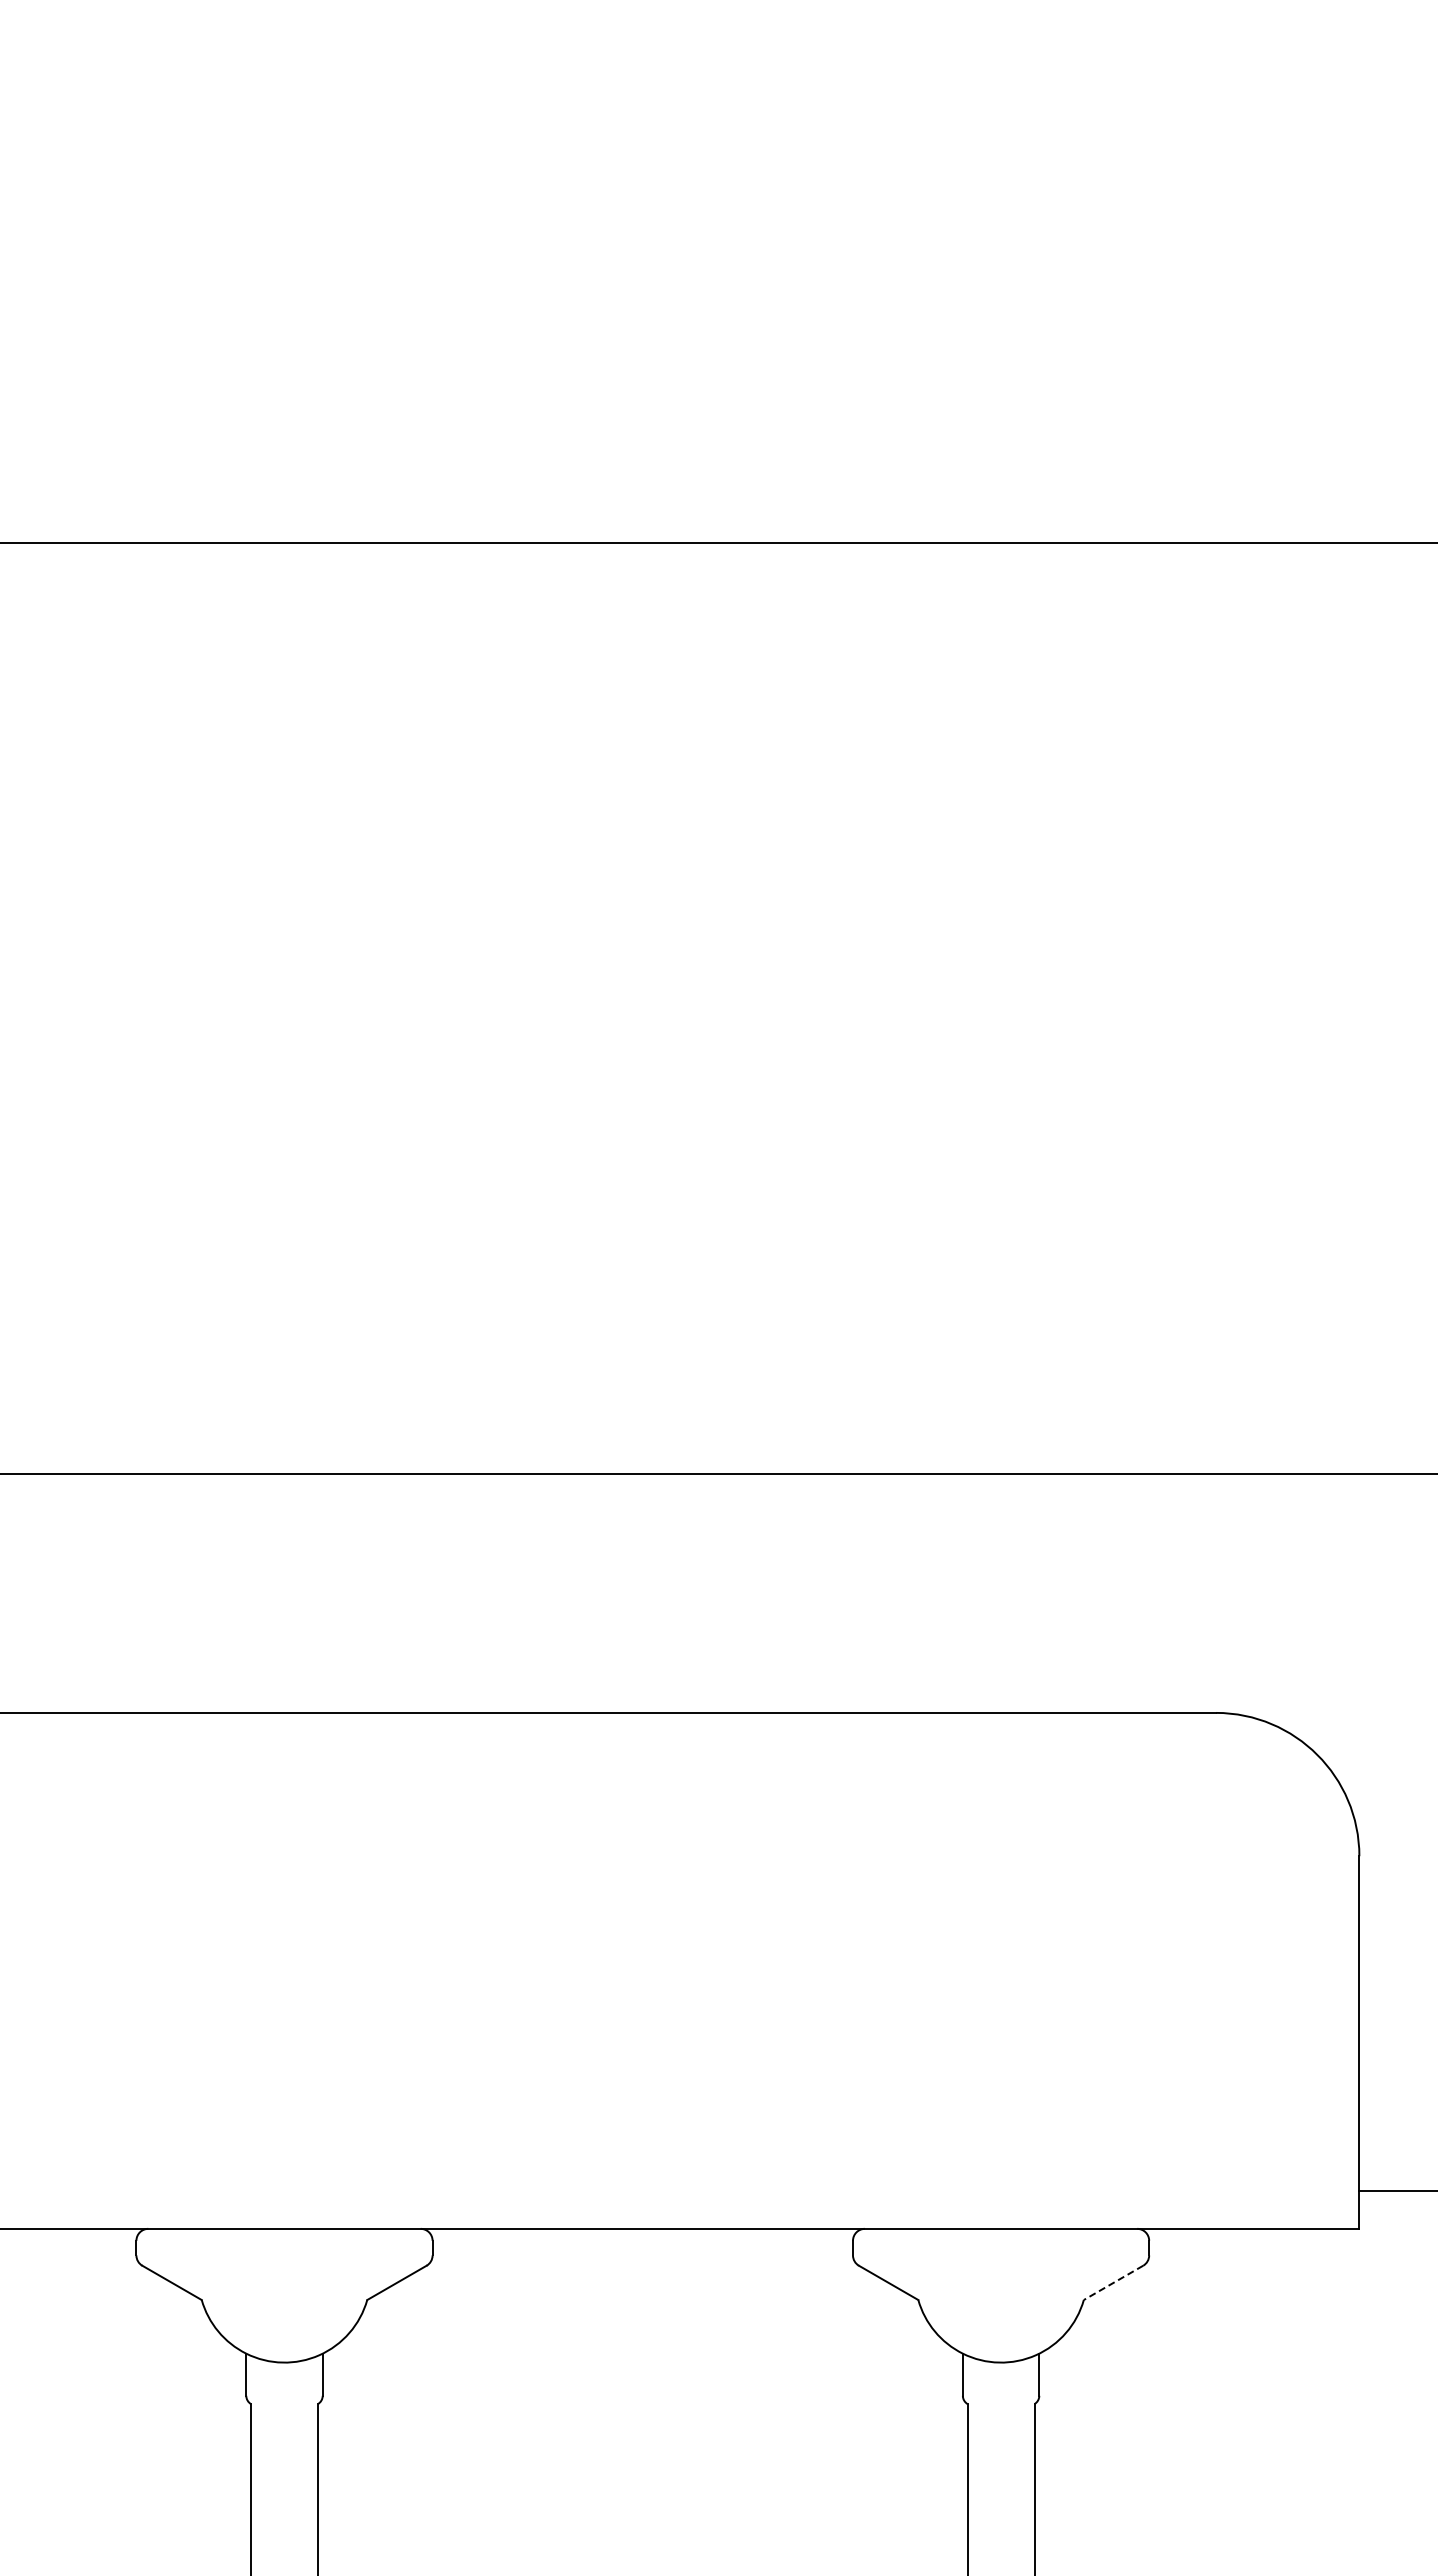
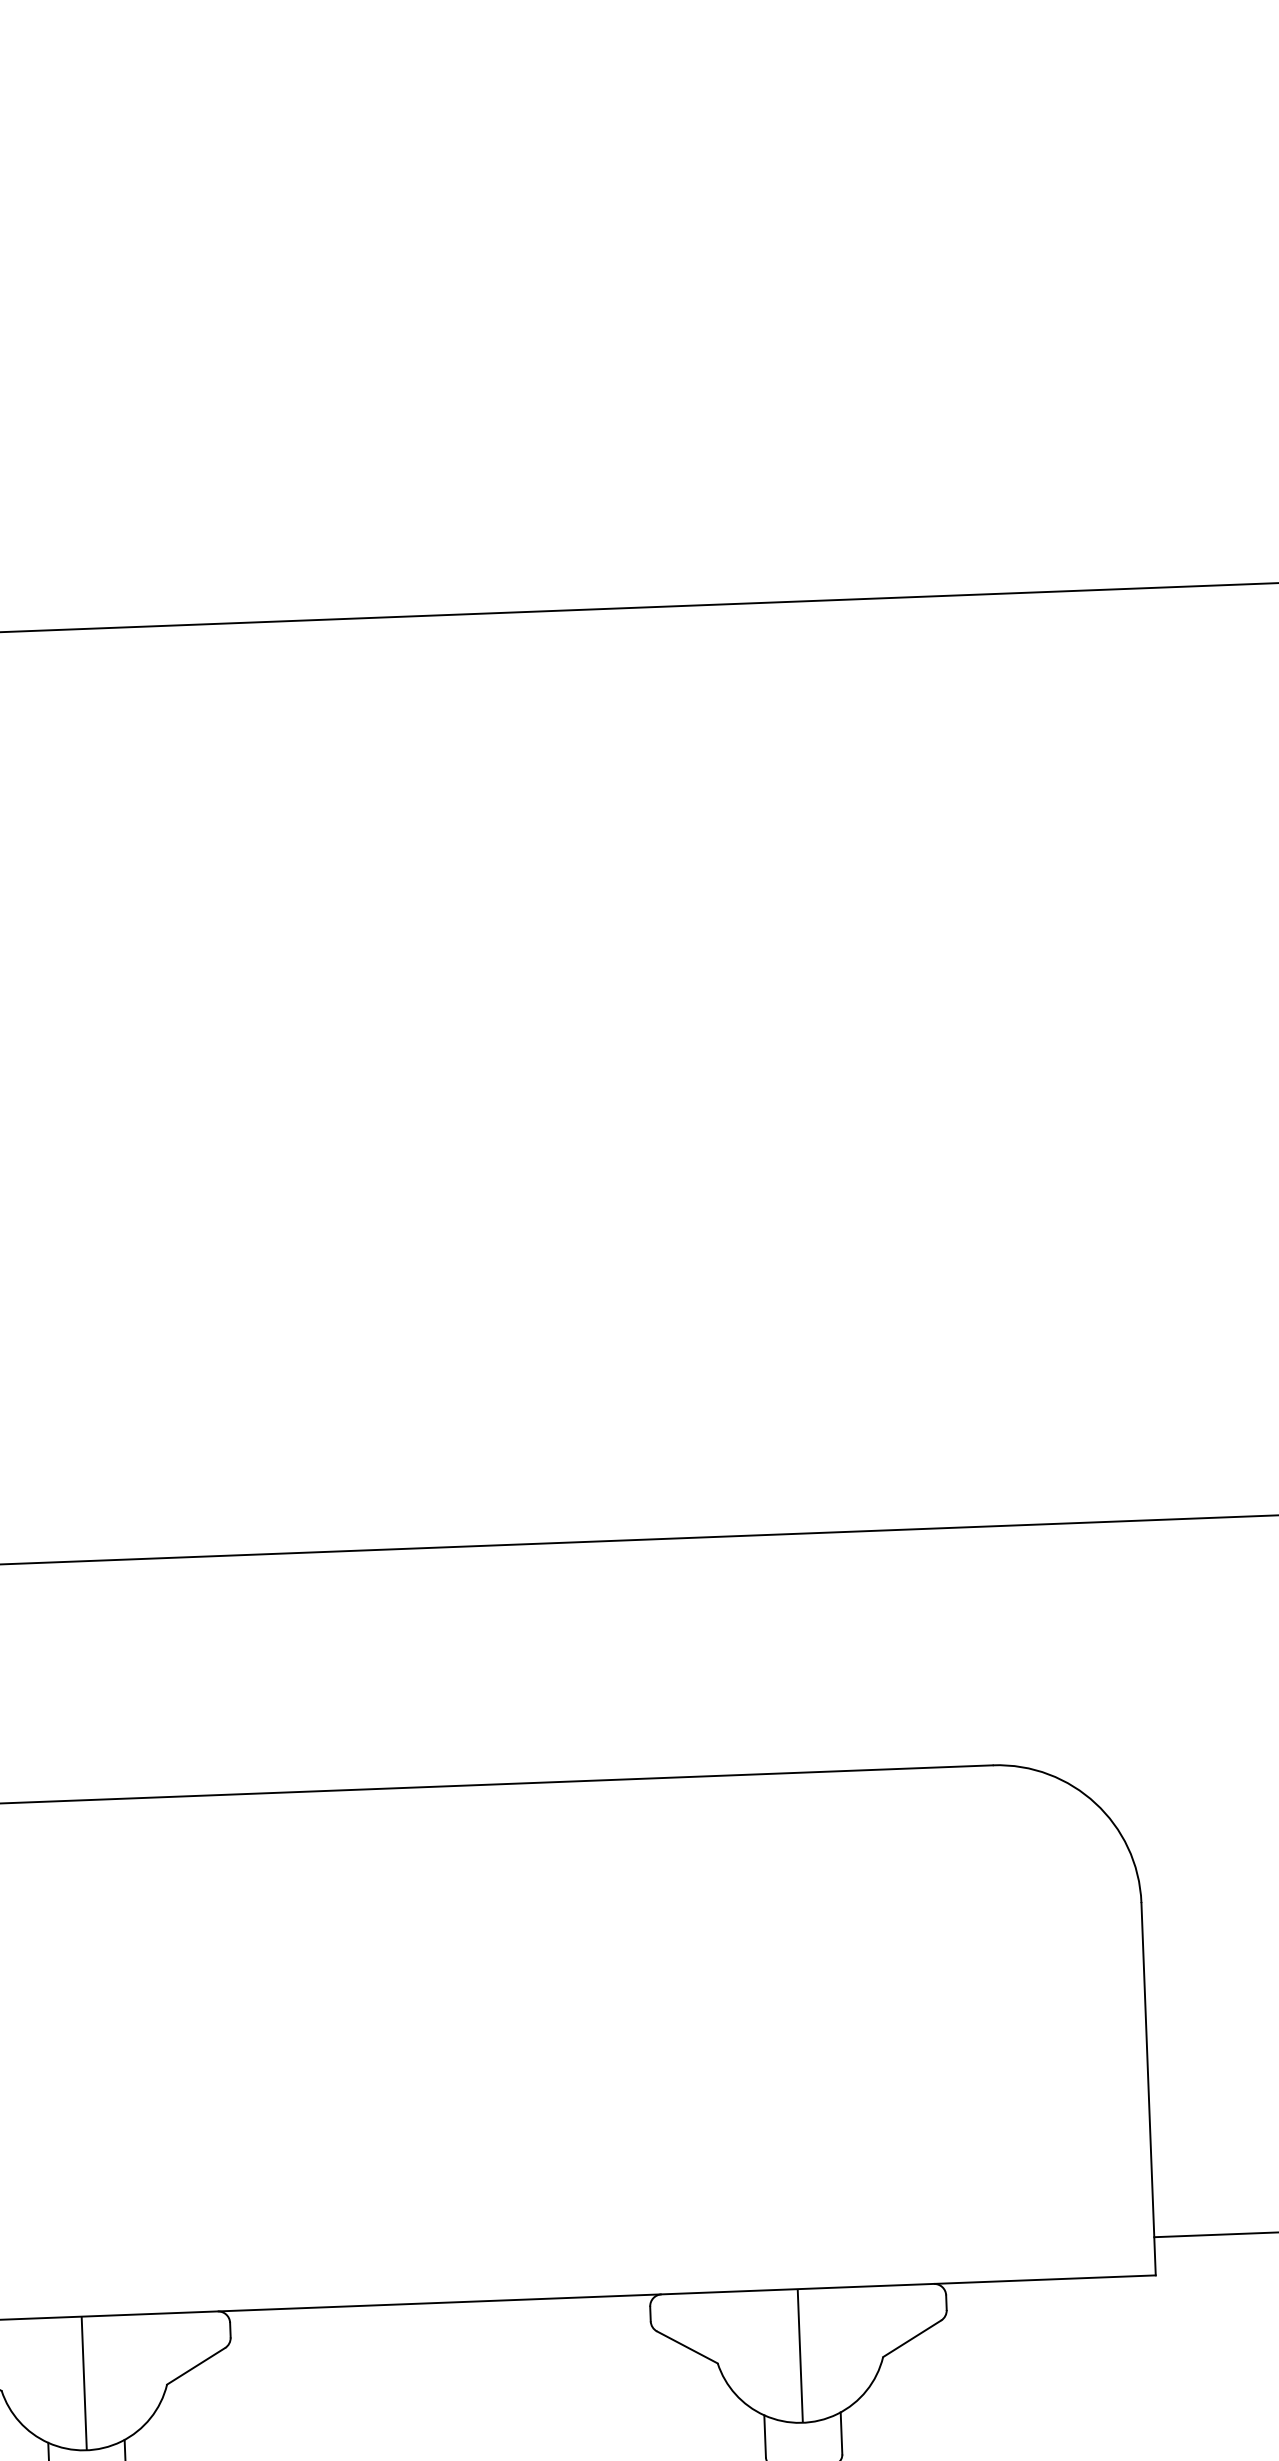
line: (1113, 2283) -> (912, 2339), dashed -> solid
line: (284, 2295) -> (84, 2383), added
line: (1001, 2295) -> (800, 2355), added

